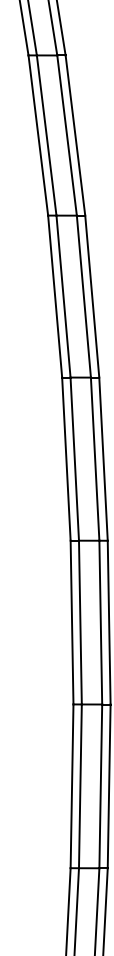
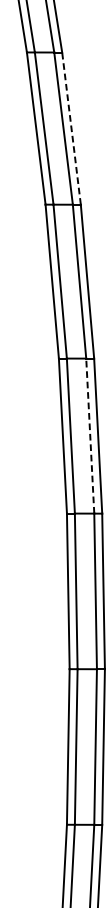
line: (75, 135) -> (71, 128), solid -> dashed
line: (95, 459) -> (90, 436), solid -> dashed

